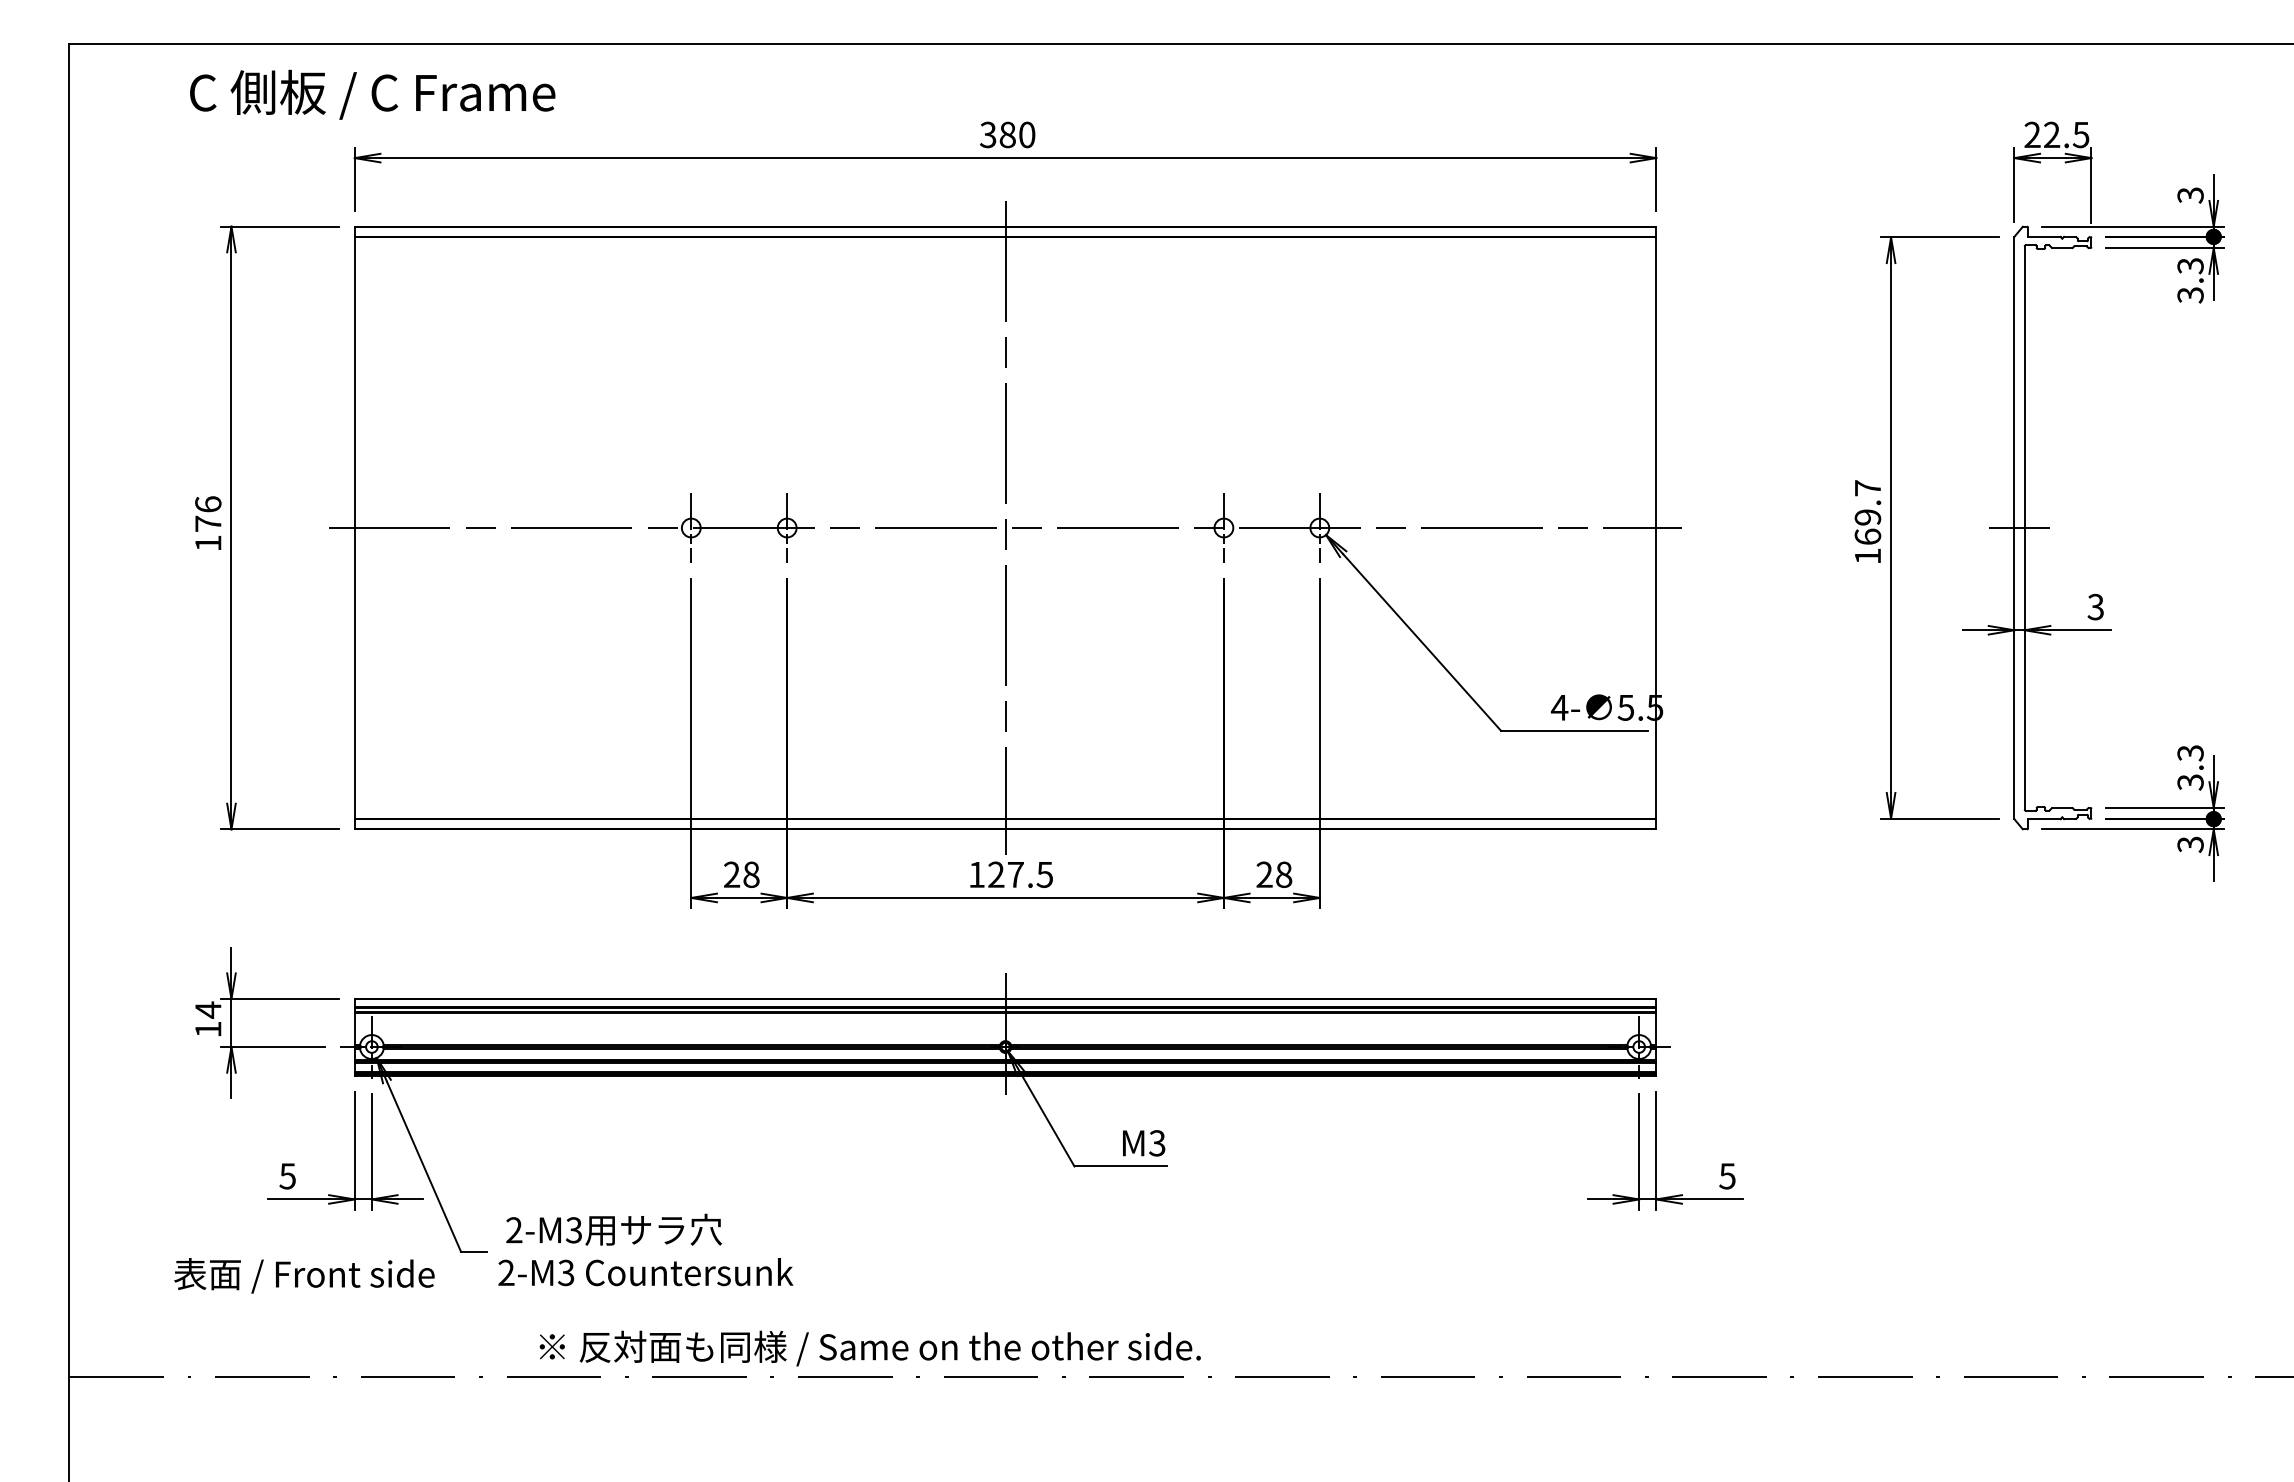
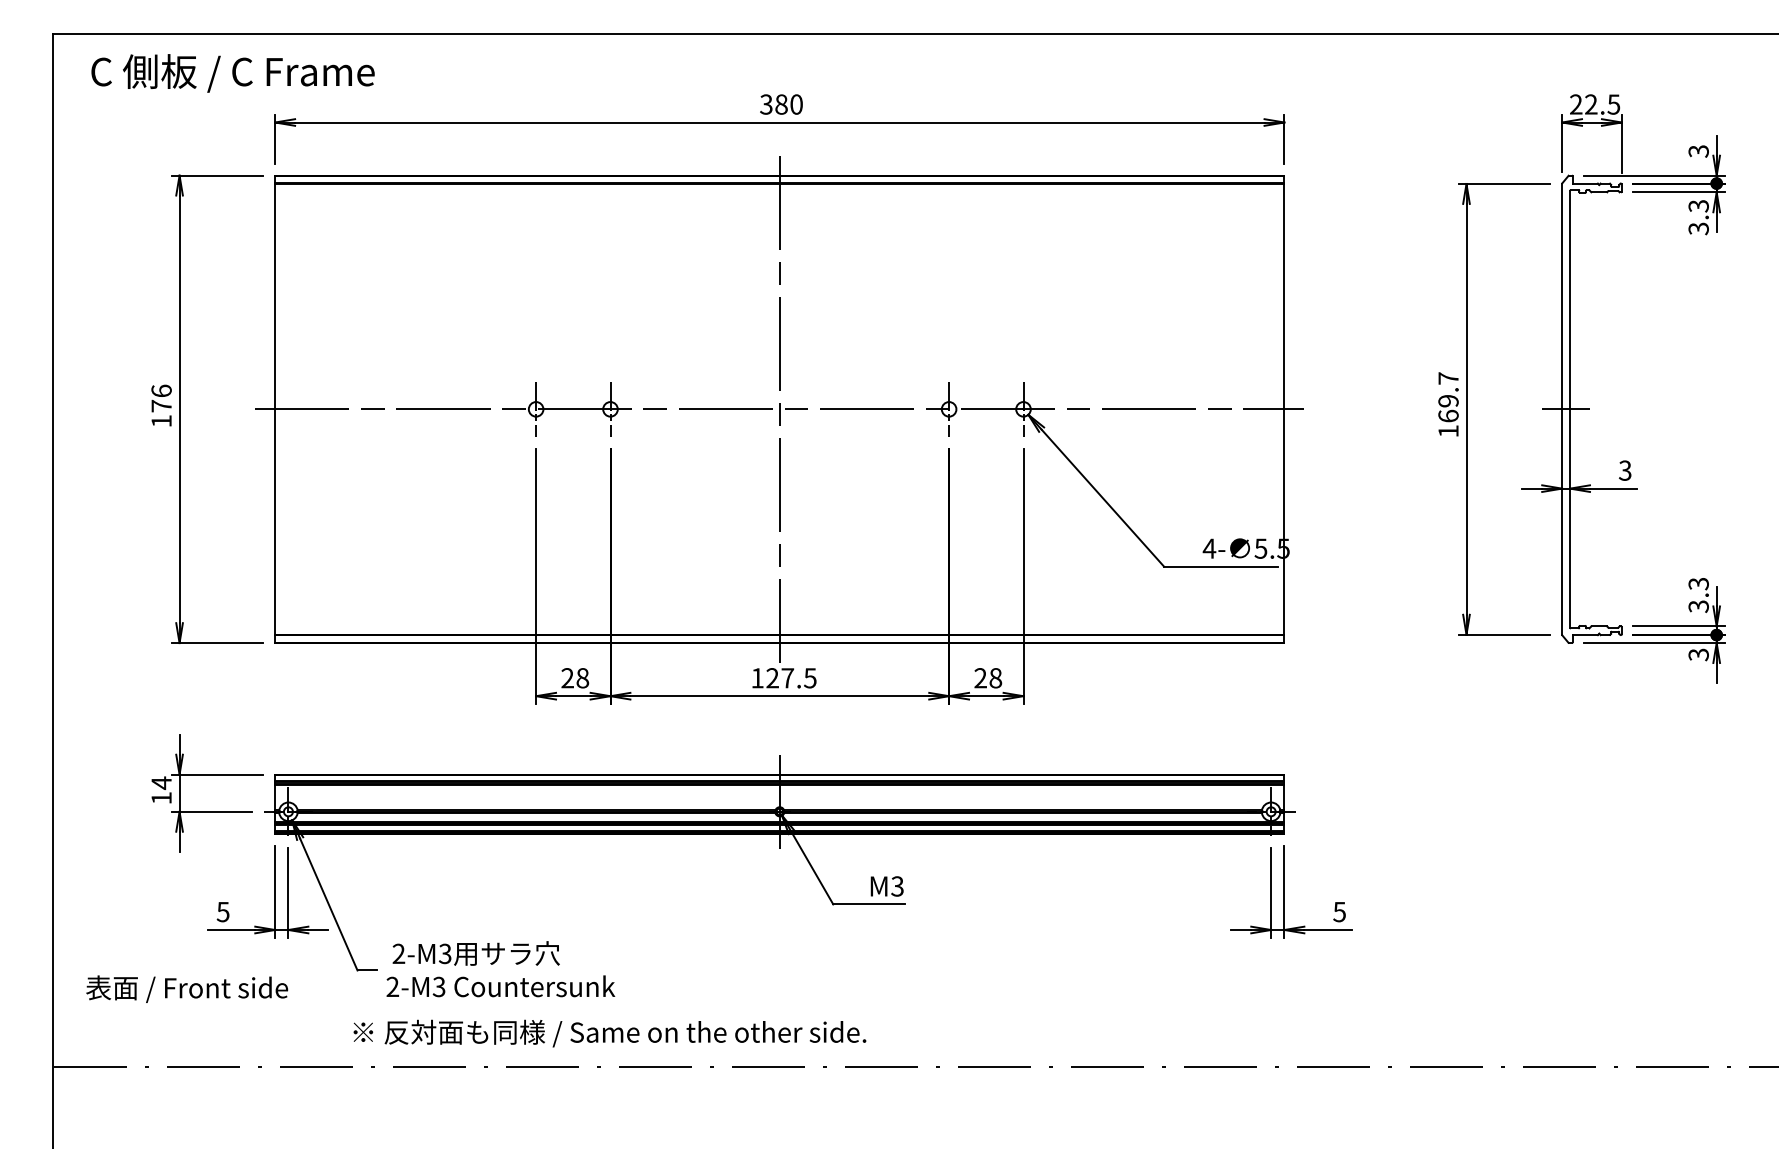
text: (371, 94) -> (232, 73), moved
text: (304, 1274) -> (187, 988), moved
text: (869, 1348) -> (609, 1033), moved

